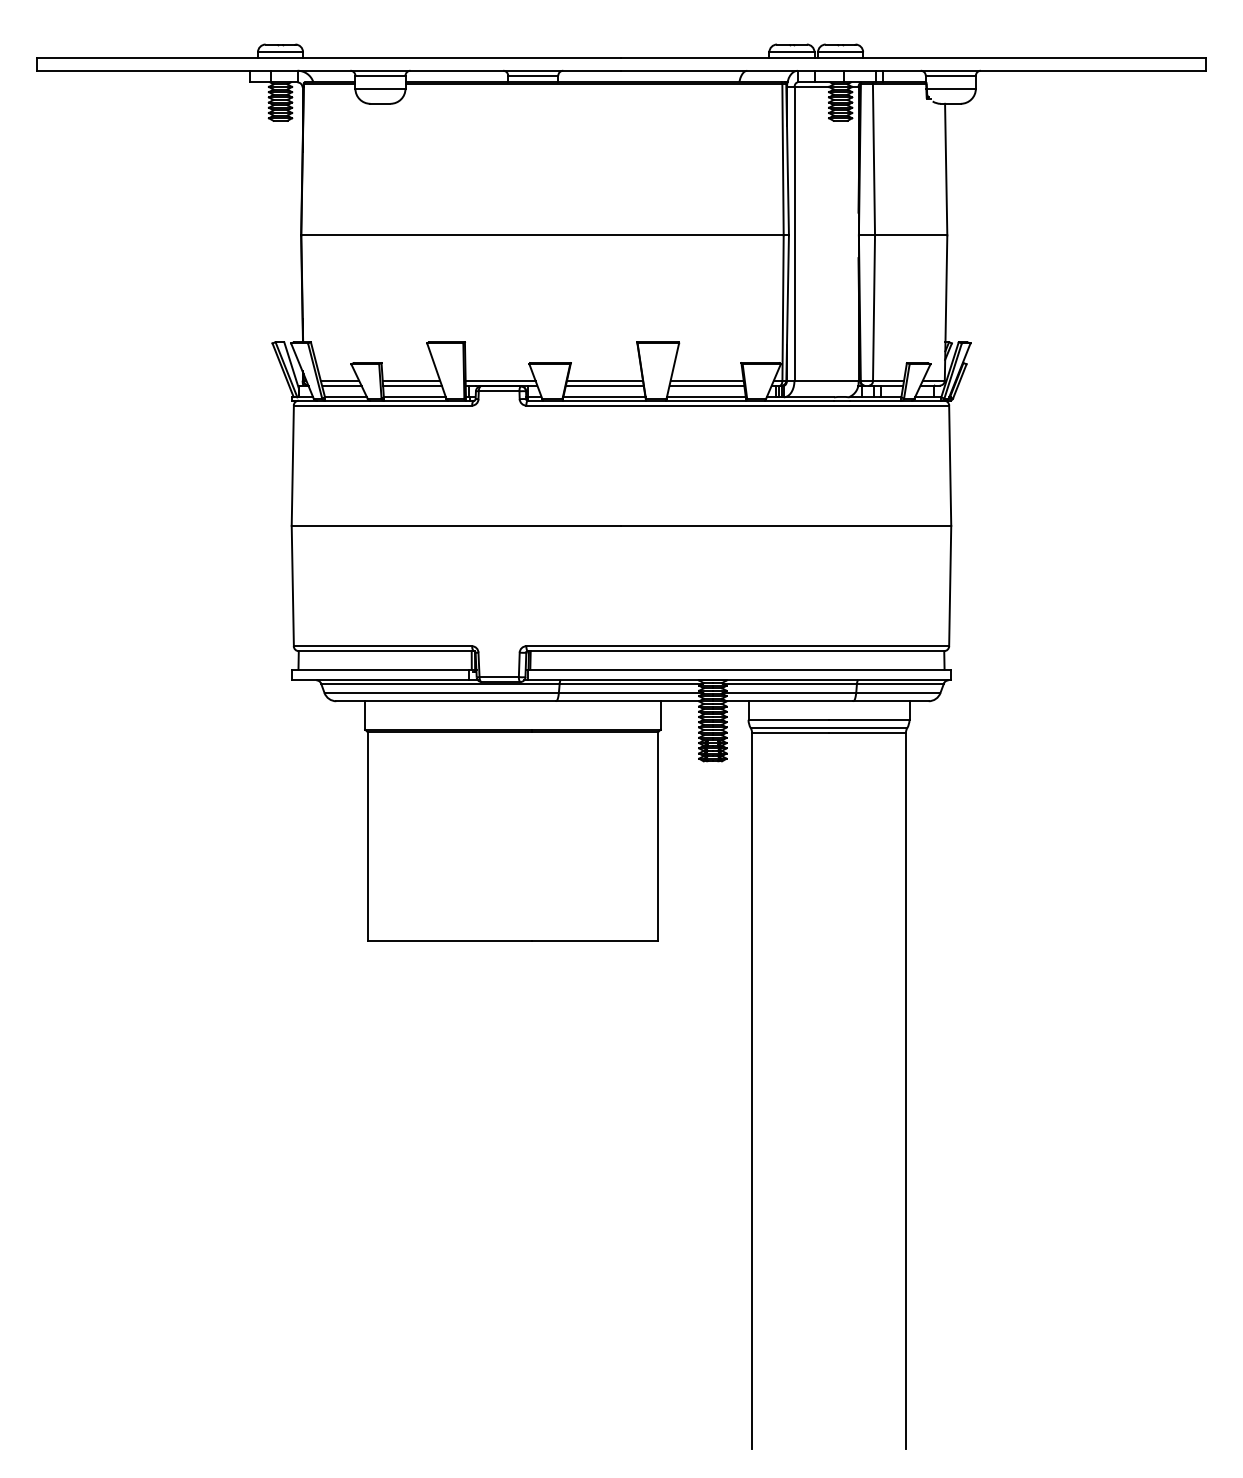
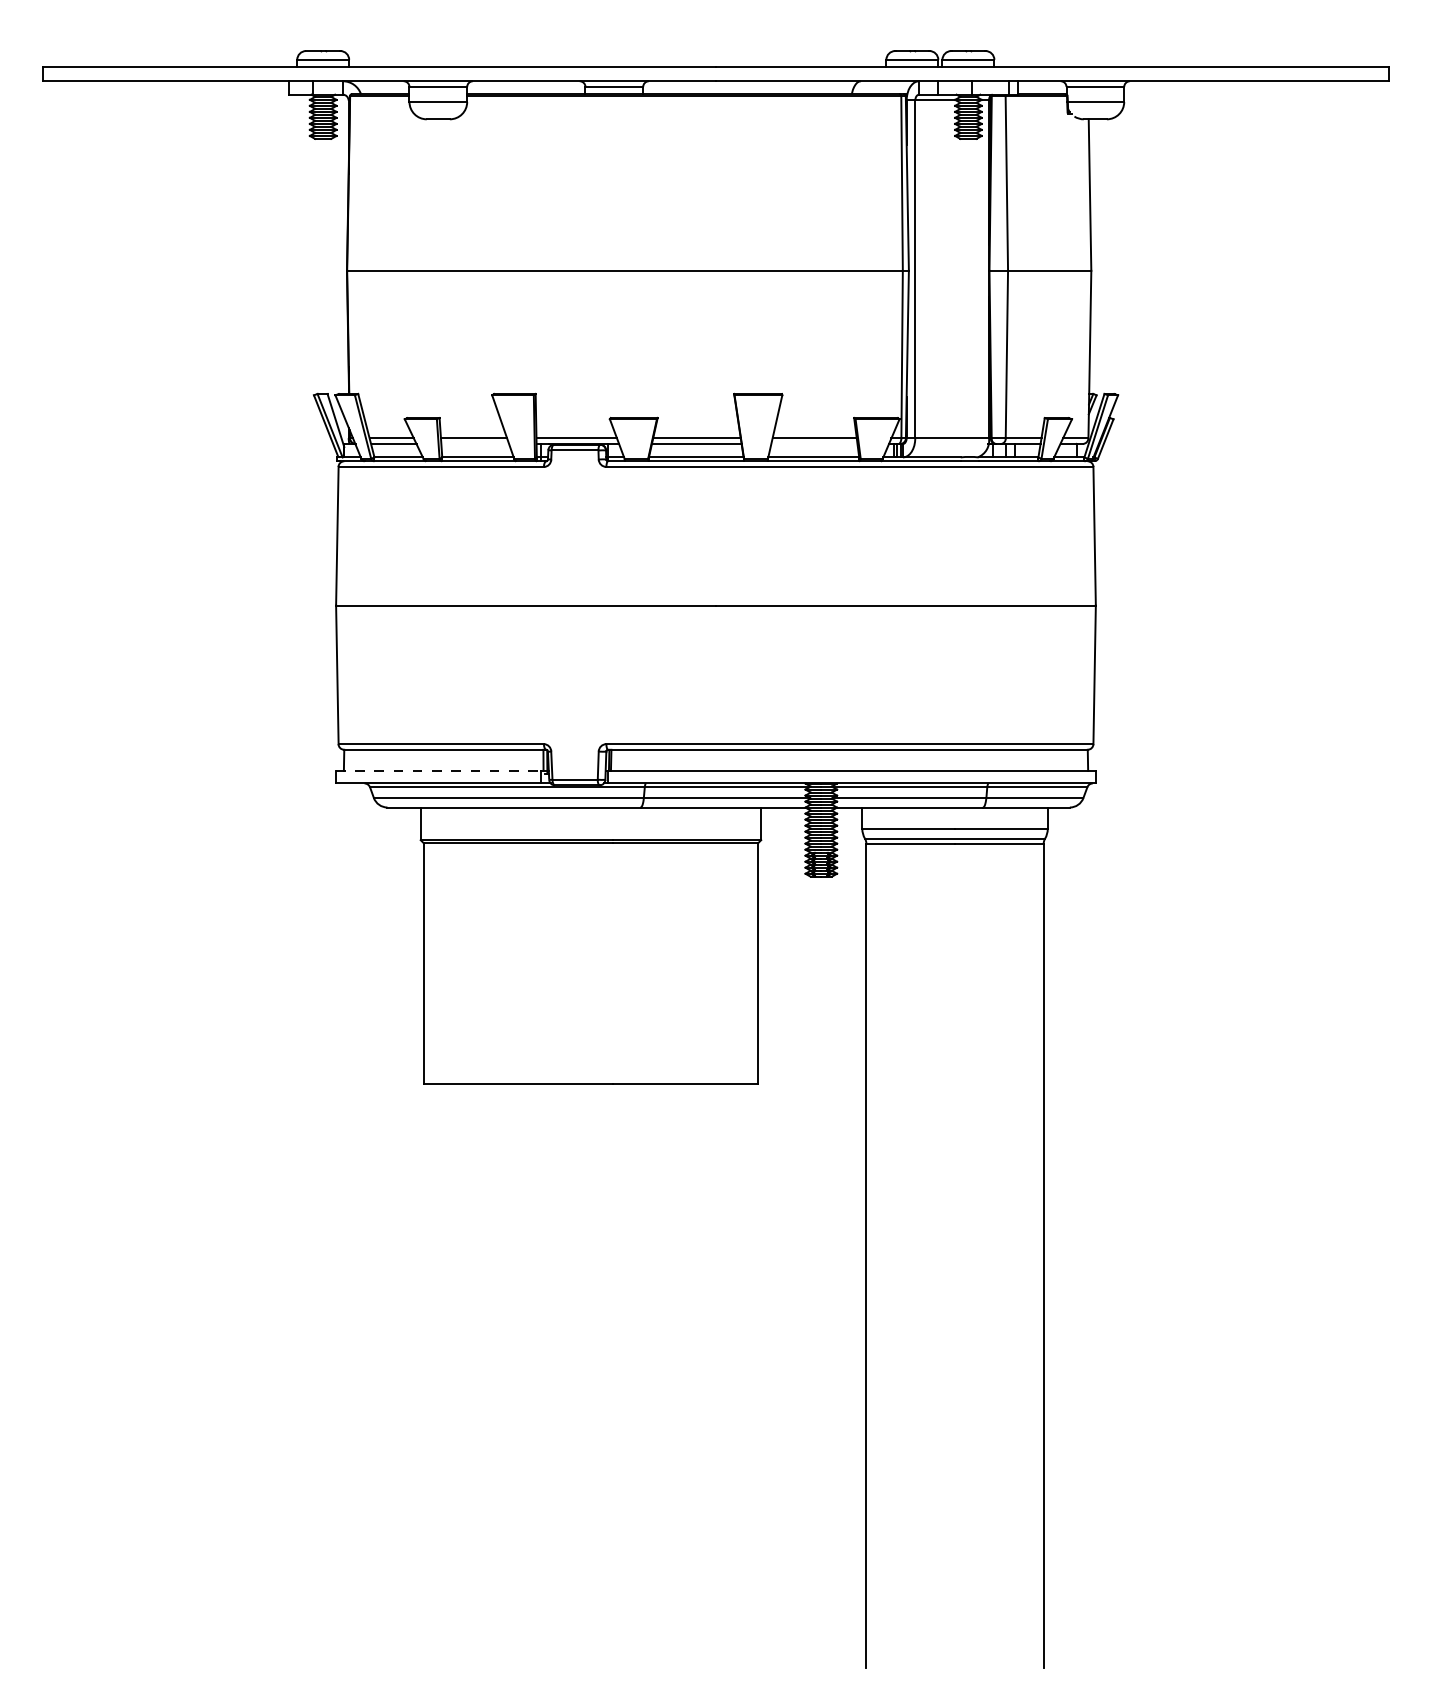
line: (412, 385) -> (475, 443), removed
line: (707, 385) -> (814, 443), removed
line: (380, 669) -> (438, 770), solid -> dashed

